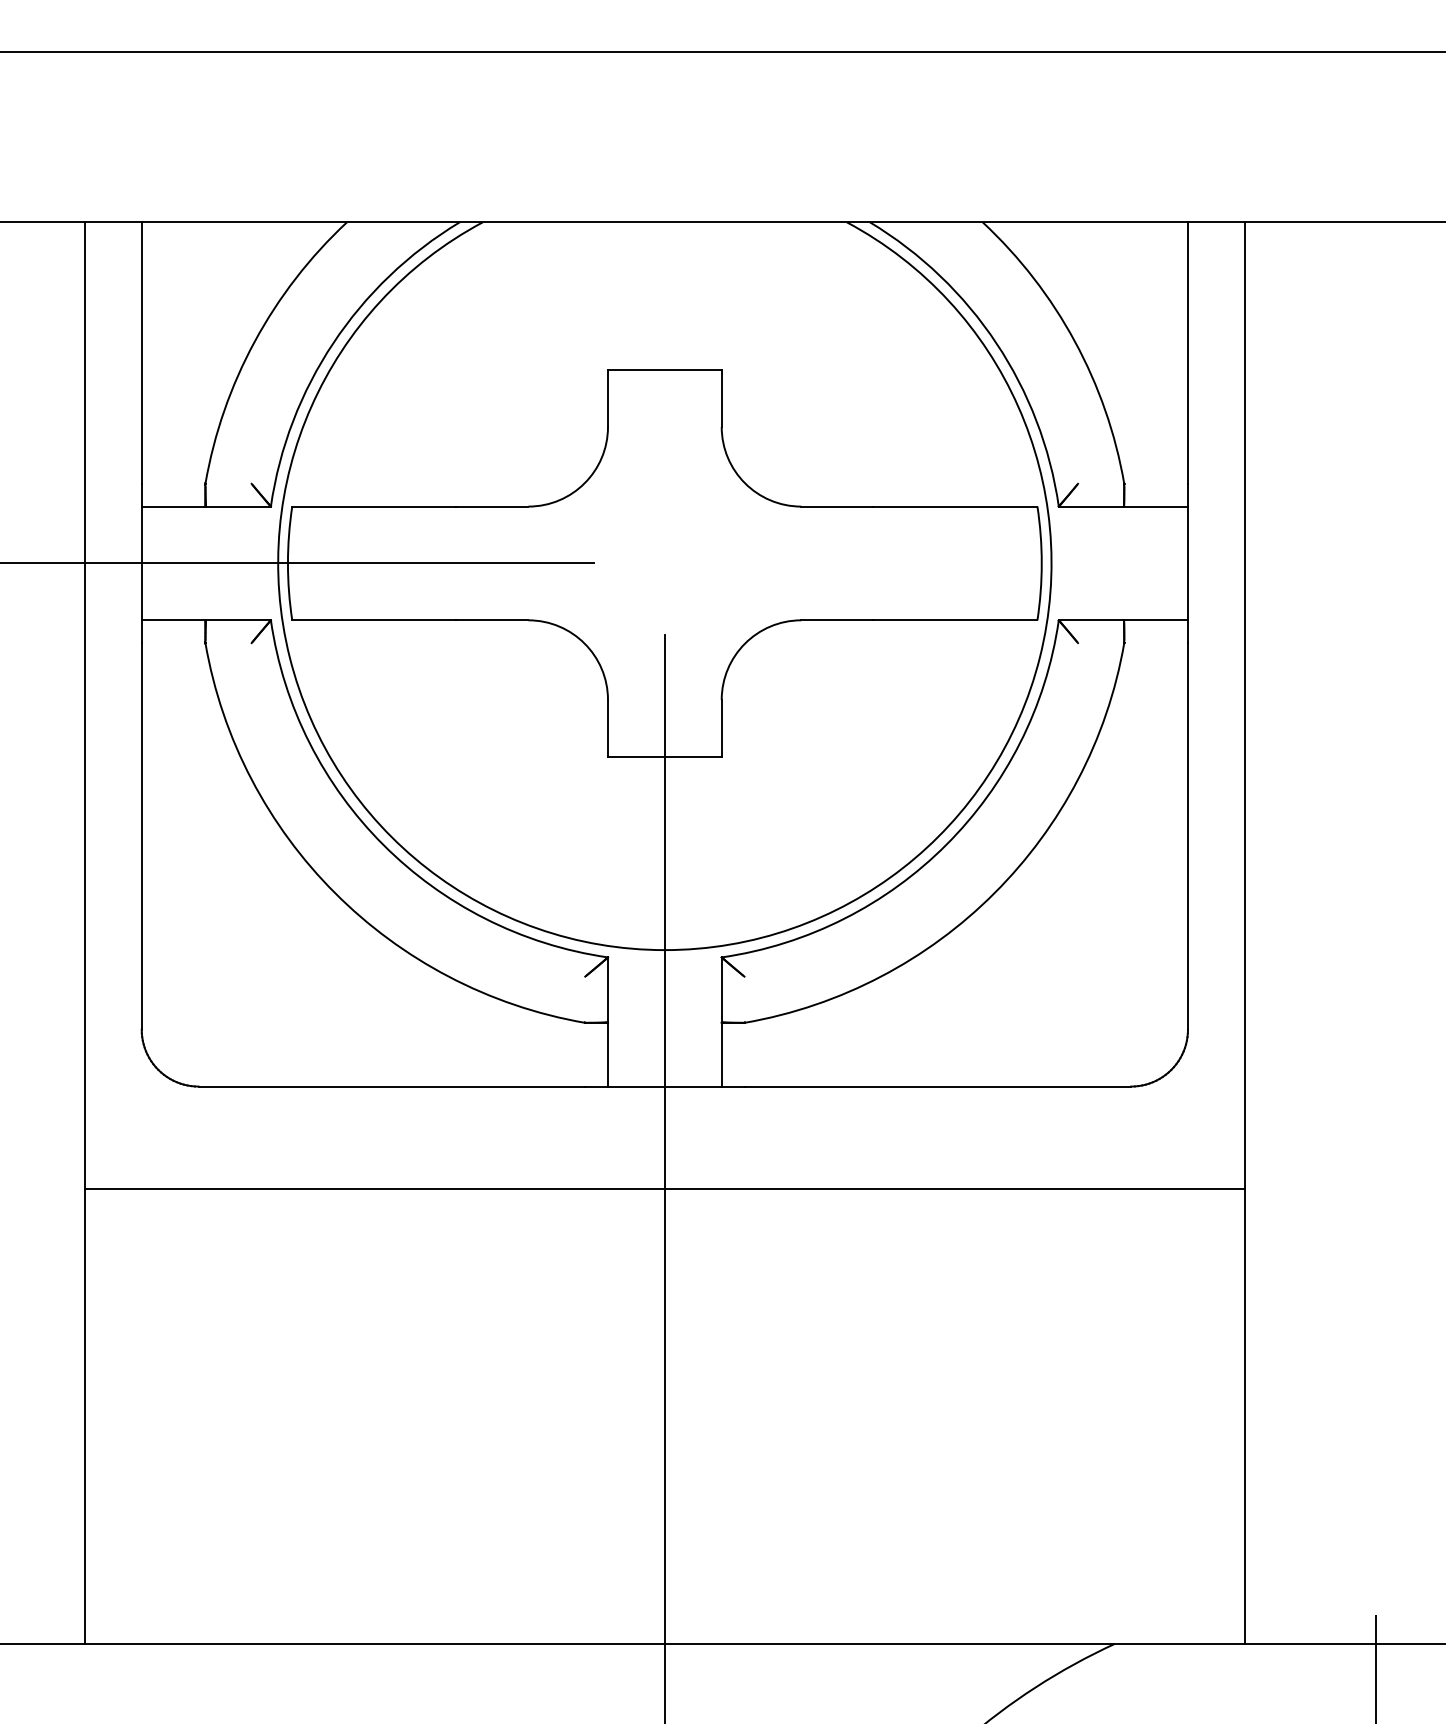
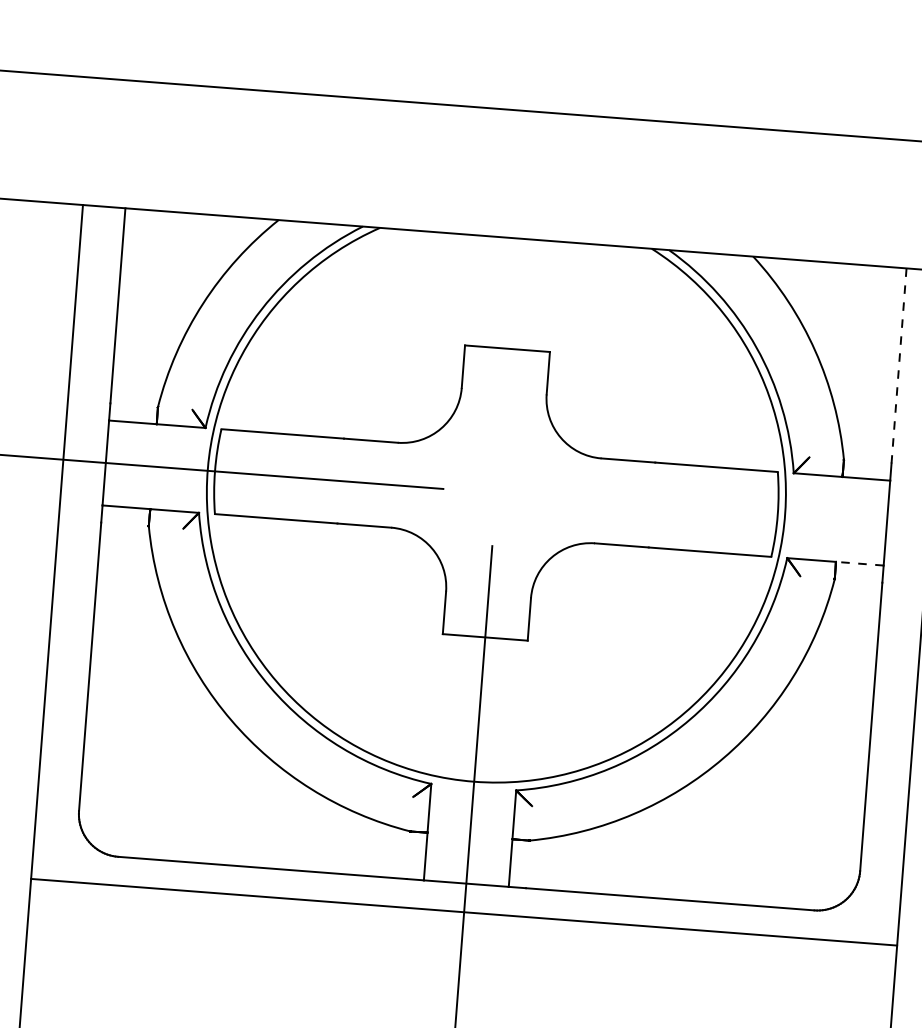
line: (1187, 352) -> (898, 365), solid -> dashed
line: (1155, 620) -> (859, 563), solid -> dashed
line: (664, 1188) -> (463, 911), moved

